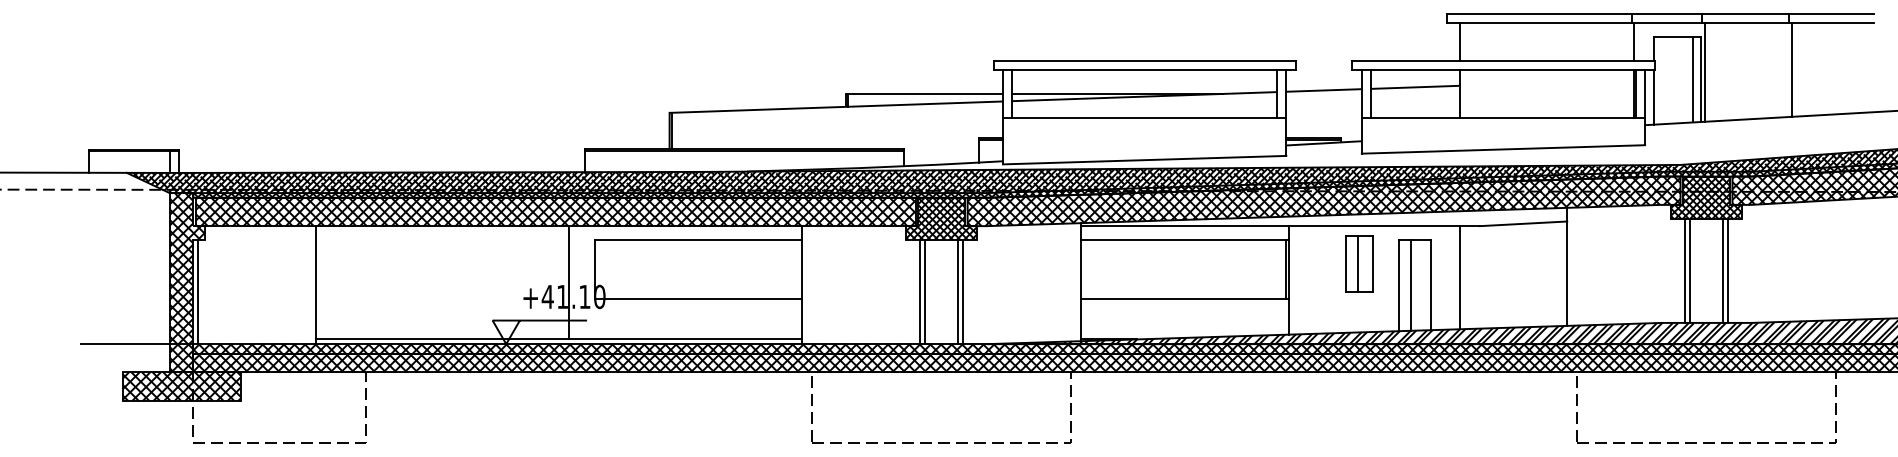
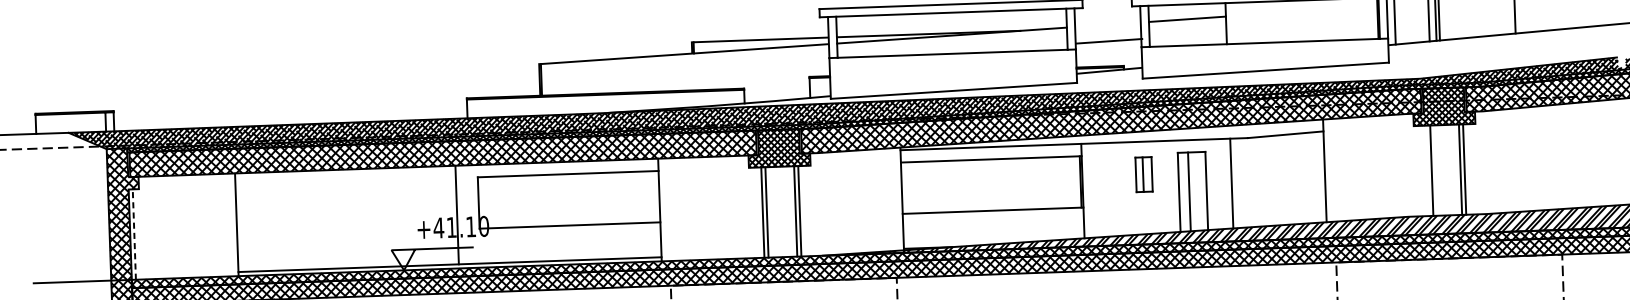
line: (1323, 90) -> (1108, 41), moved
part: (1359, 263) -> (1144, 174), size x0.7
line: (1685, 270) -> (1427, 170), removed
line: (198, 292) -> (134, 234), solid -> dashed

